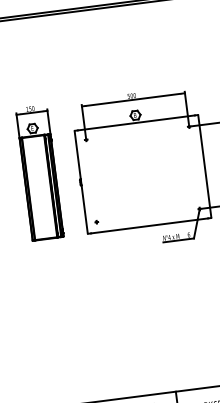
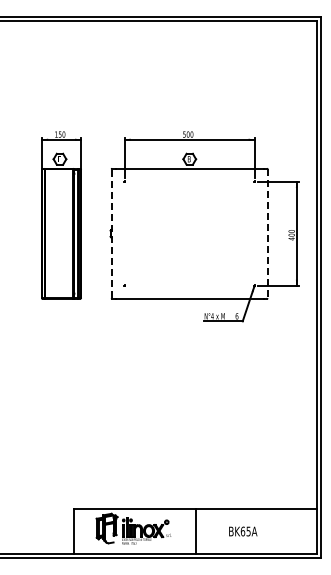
line: (204, 167) -> (267, 234), solid -> dashed
line: (81, 182) -> (111, 233), solid -> dashed

